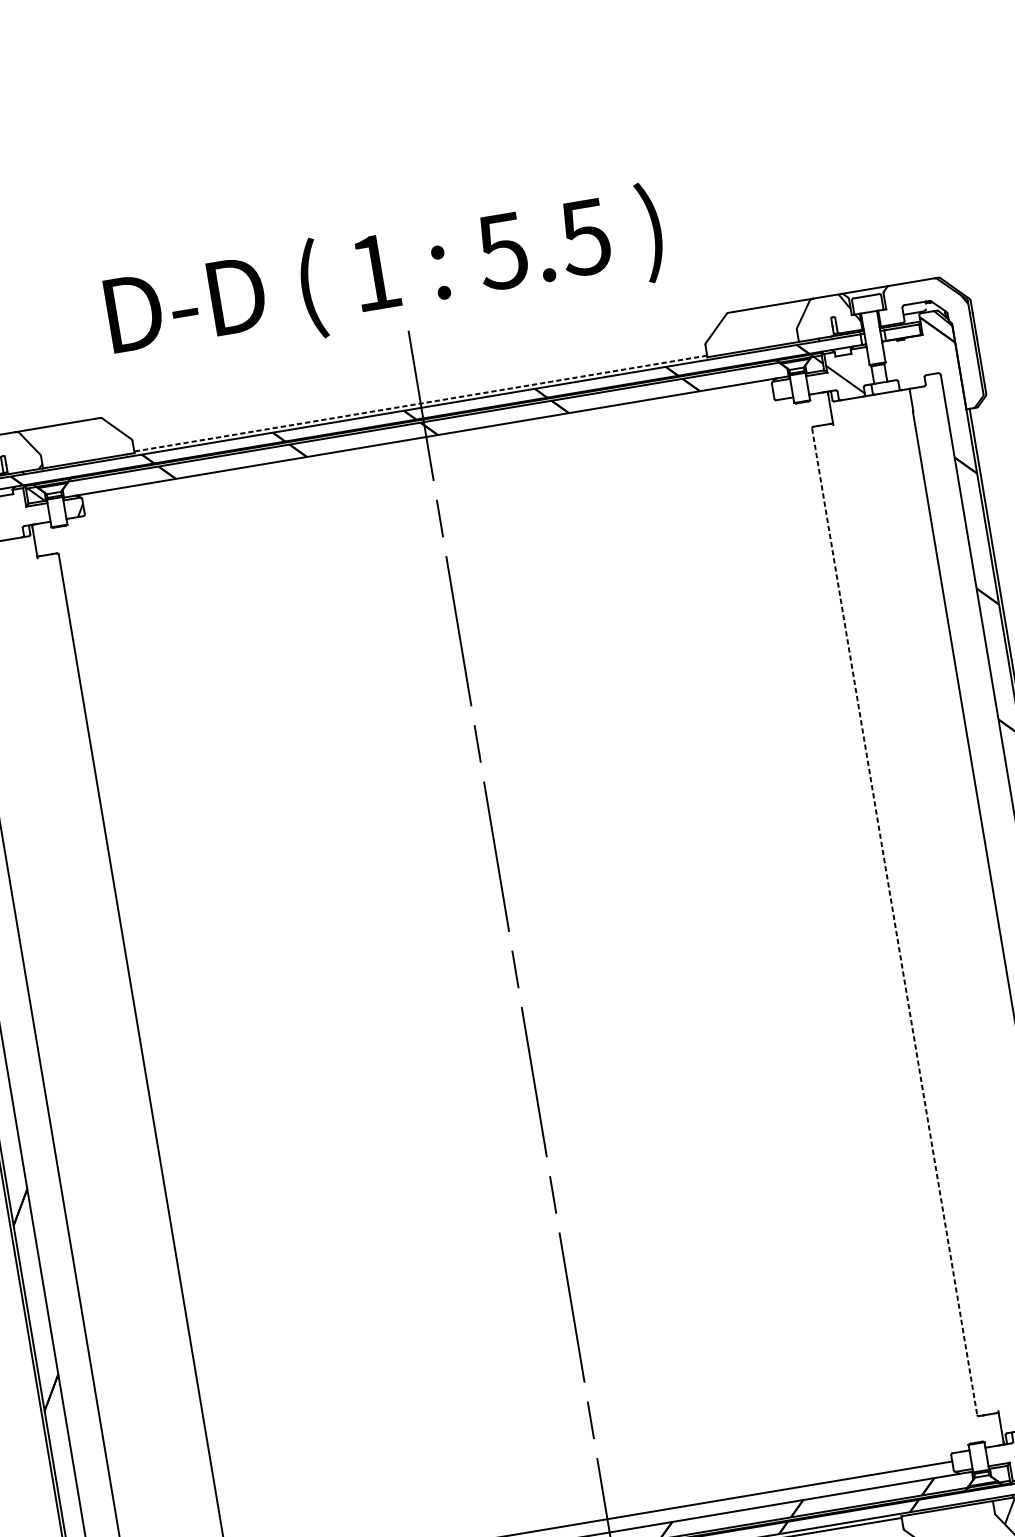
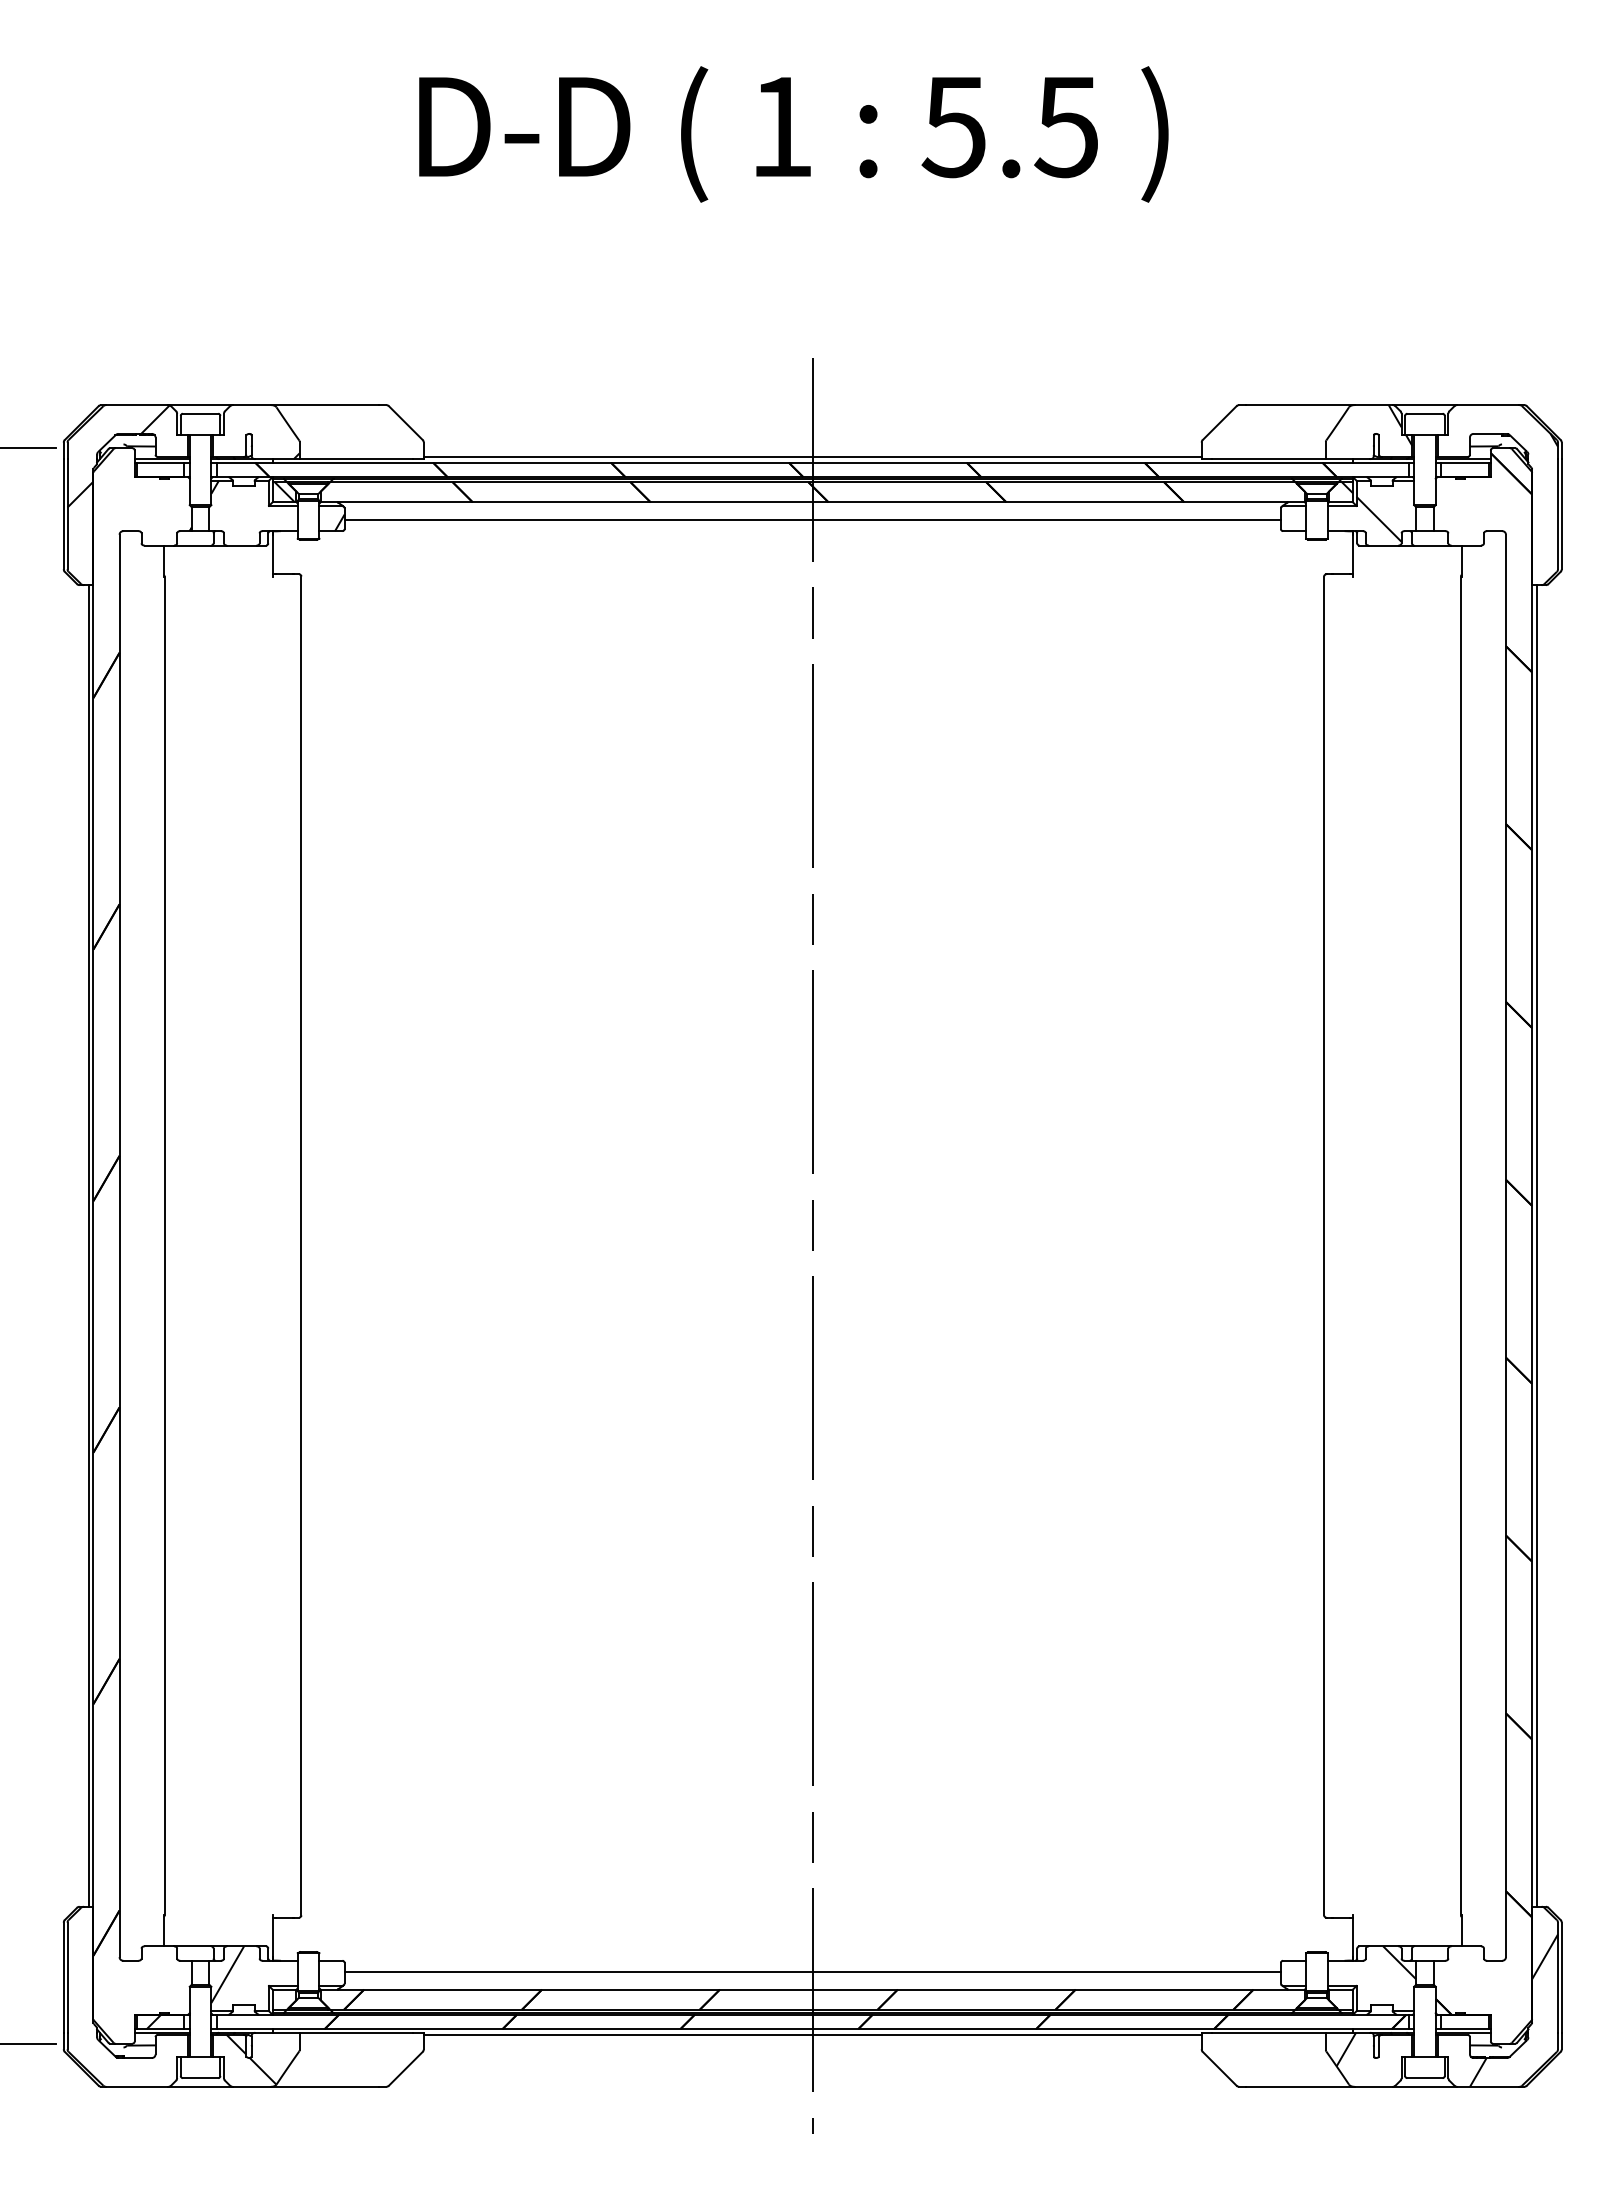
text: (384, 276) -> (793, 134), moved
line: (420, 403) -> (812, 456), dashed -> solid
line: (428, 450) -> (812, 520), added
line: (894, 922) -> (1324, 1246), dashed -> solid

